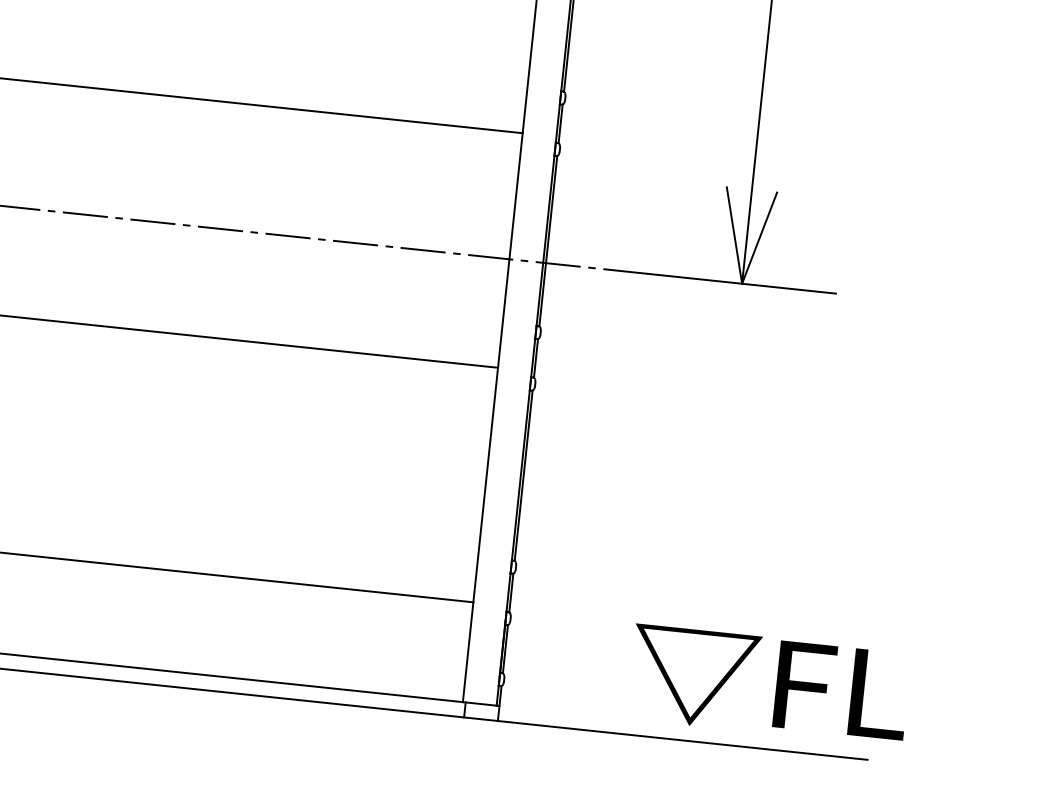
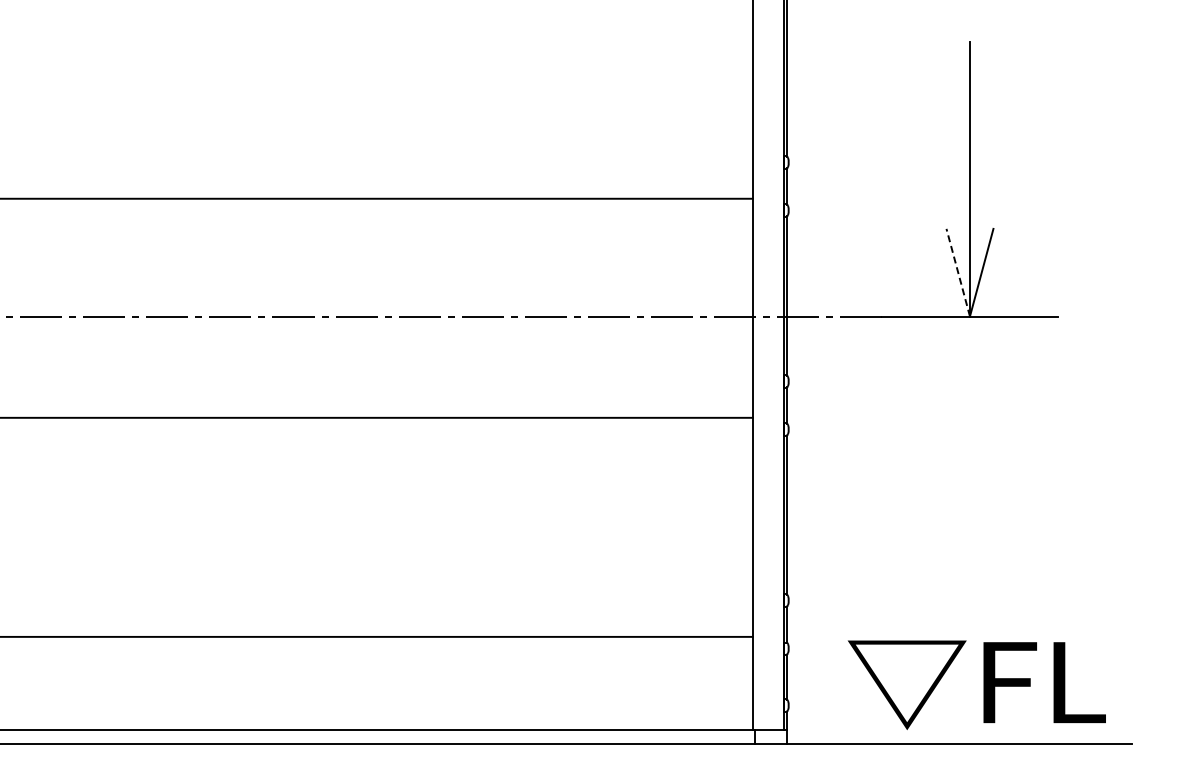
line: (734, 235) -> (958, 272), solid -> dashed
text: (768, 684) -> (976, 684), moved

